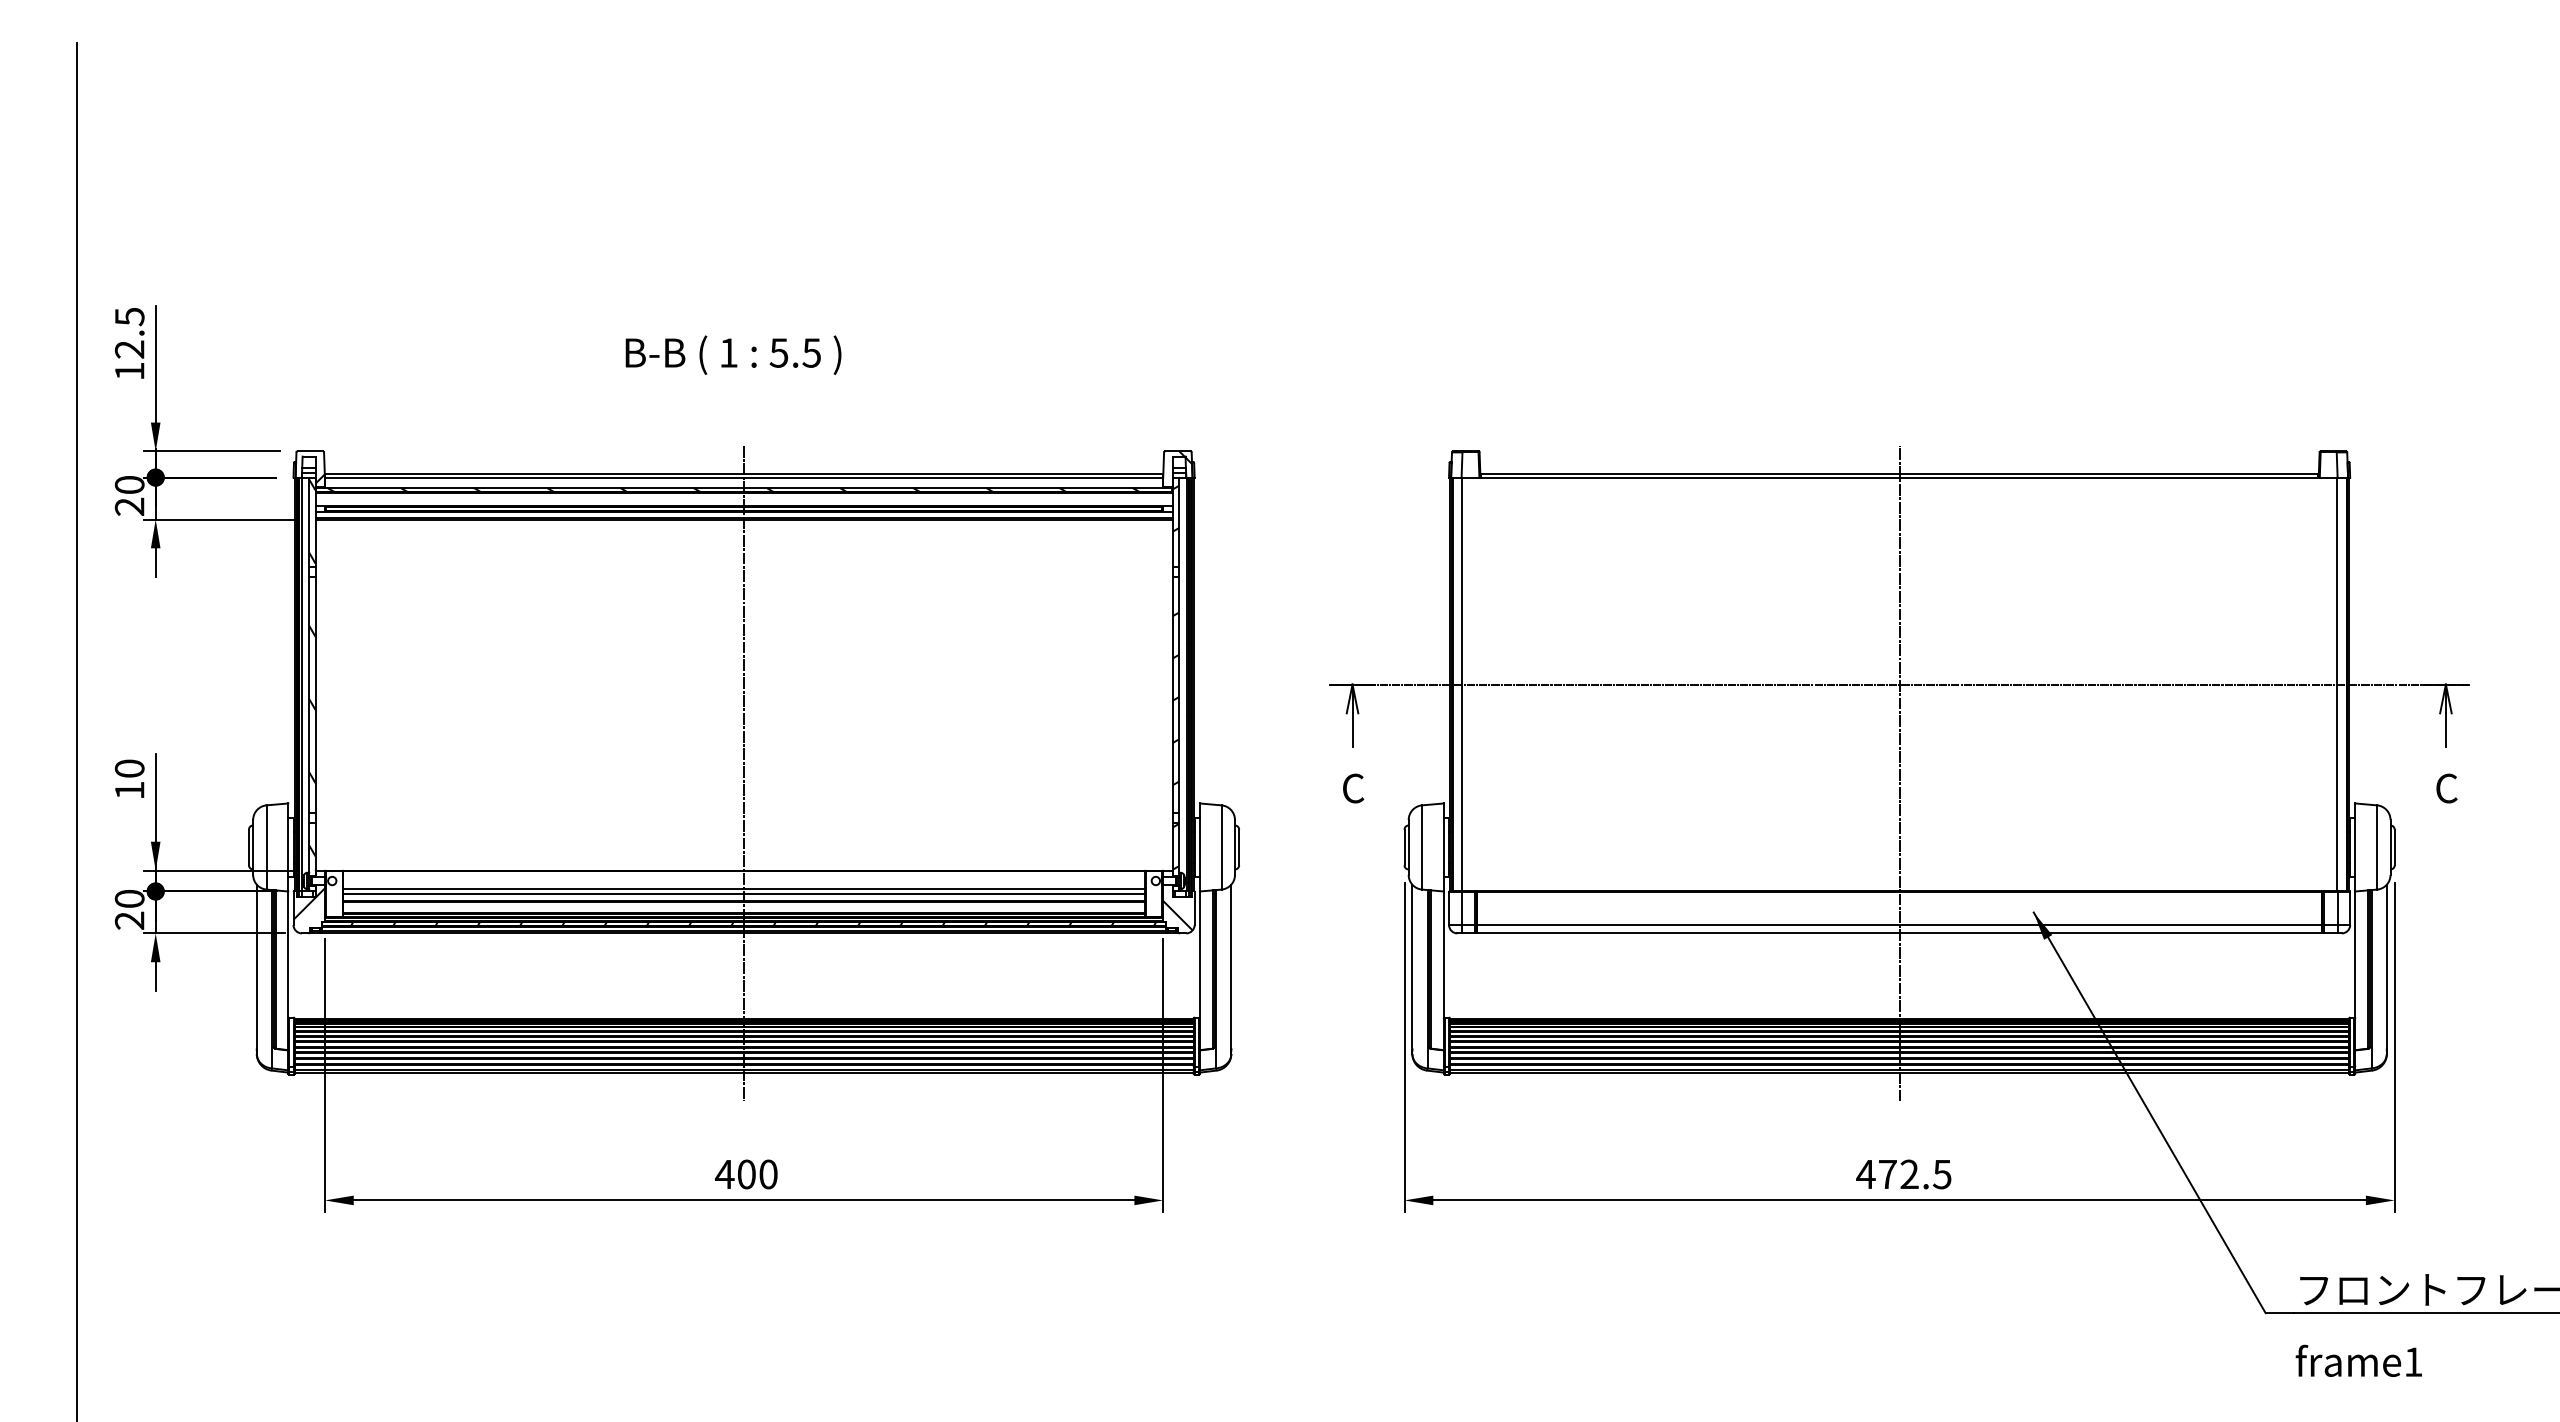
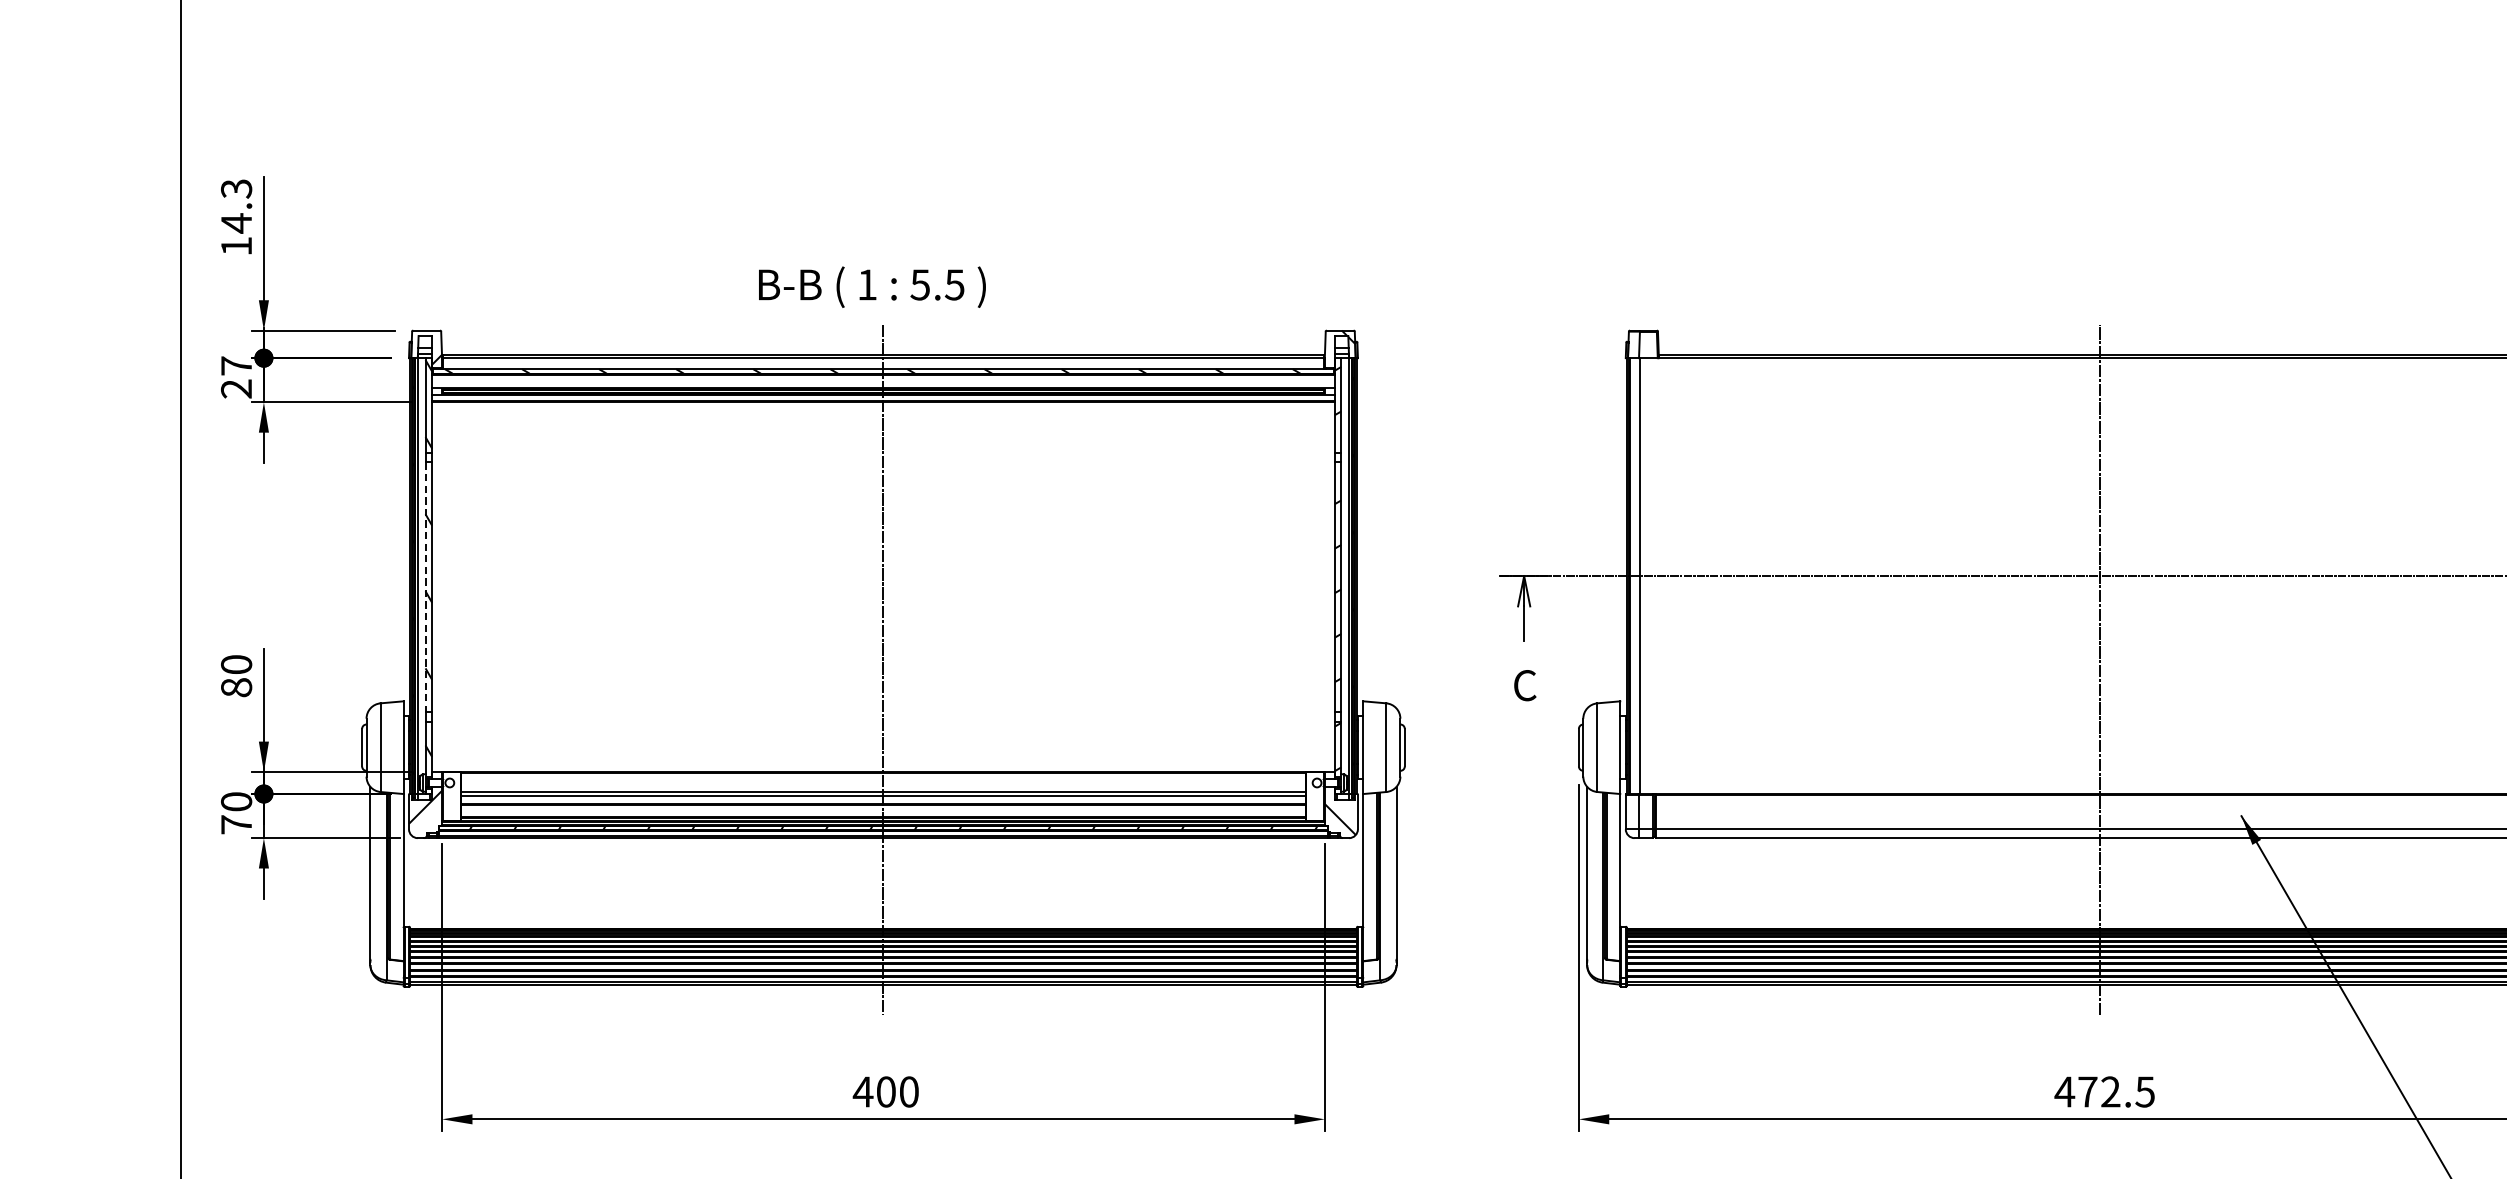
text: (129, 333) -> (236, 206), 12.5 -> 14.3
text: (733, 354) -> (872, 286), moved
text: (129, 484) -> (236, 365), 20 -> 27
line: (309, 695) -> (425, 587), solid -> dashed
text: (129, 790) -> (236, 687), 10 -> 80
text: (129, 920) -> (236, 824), 20 -> 70

